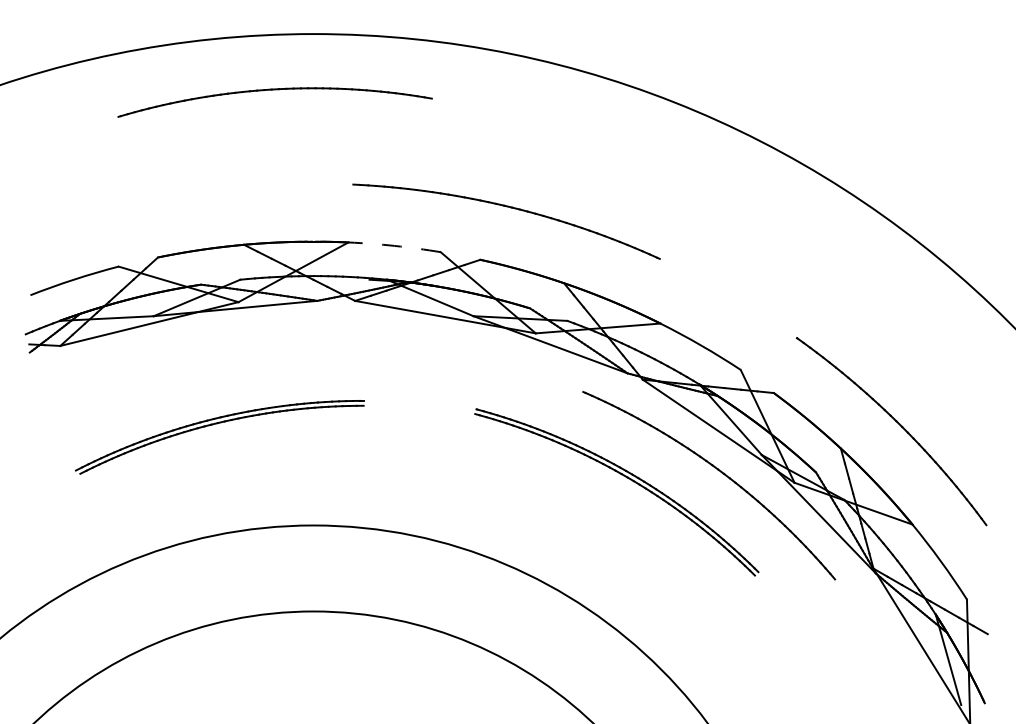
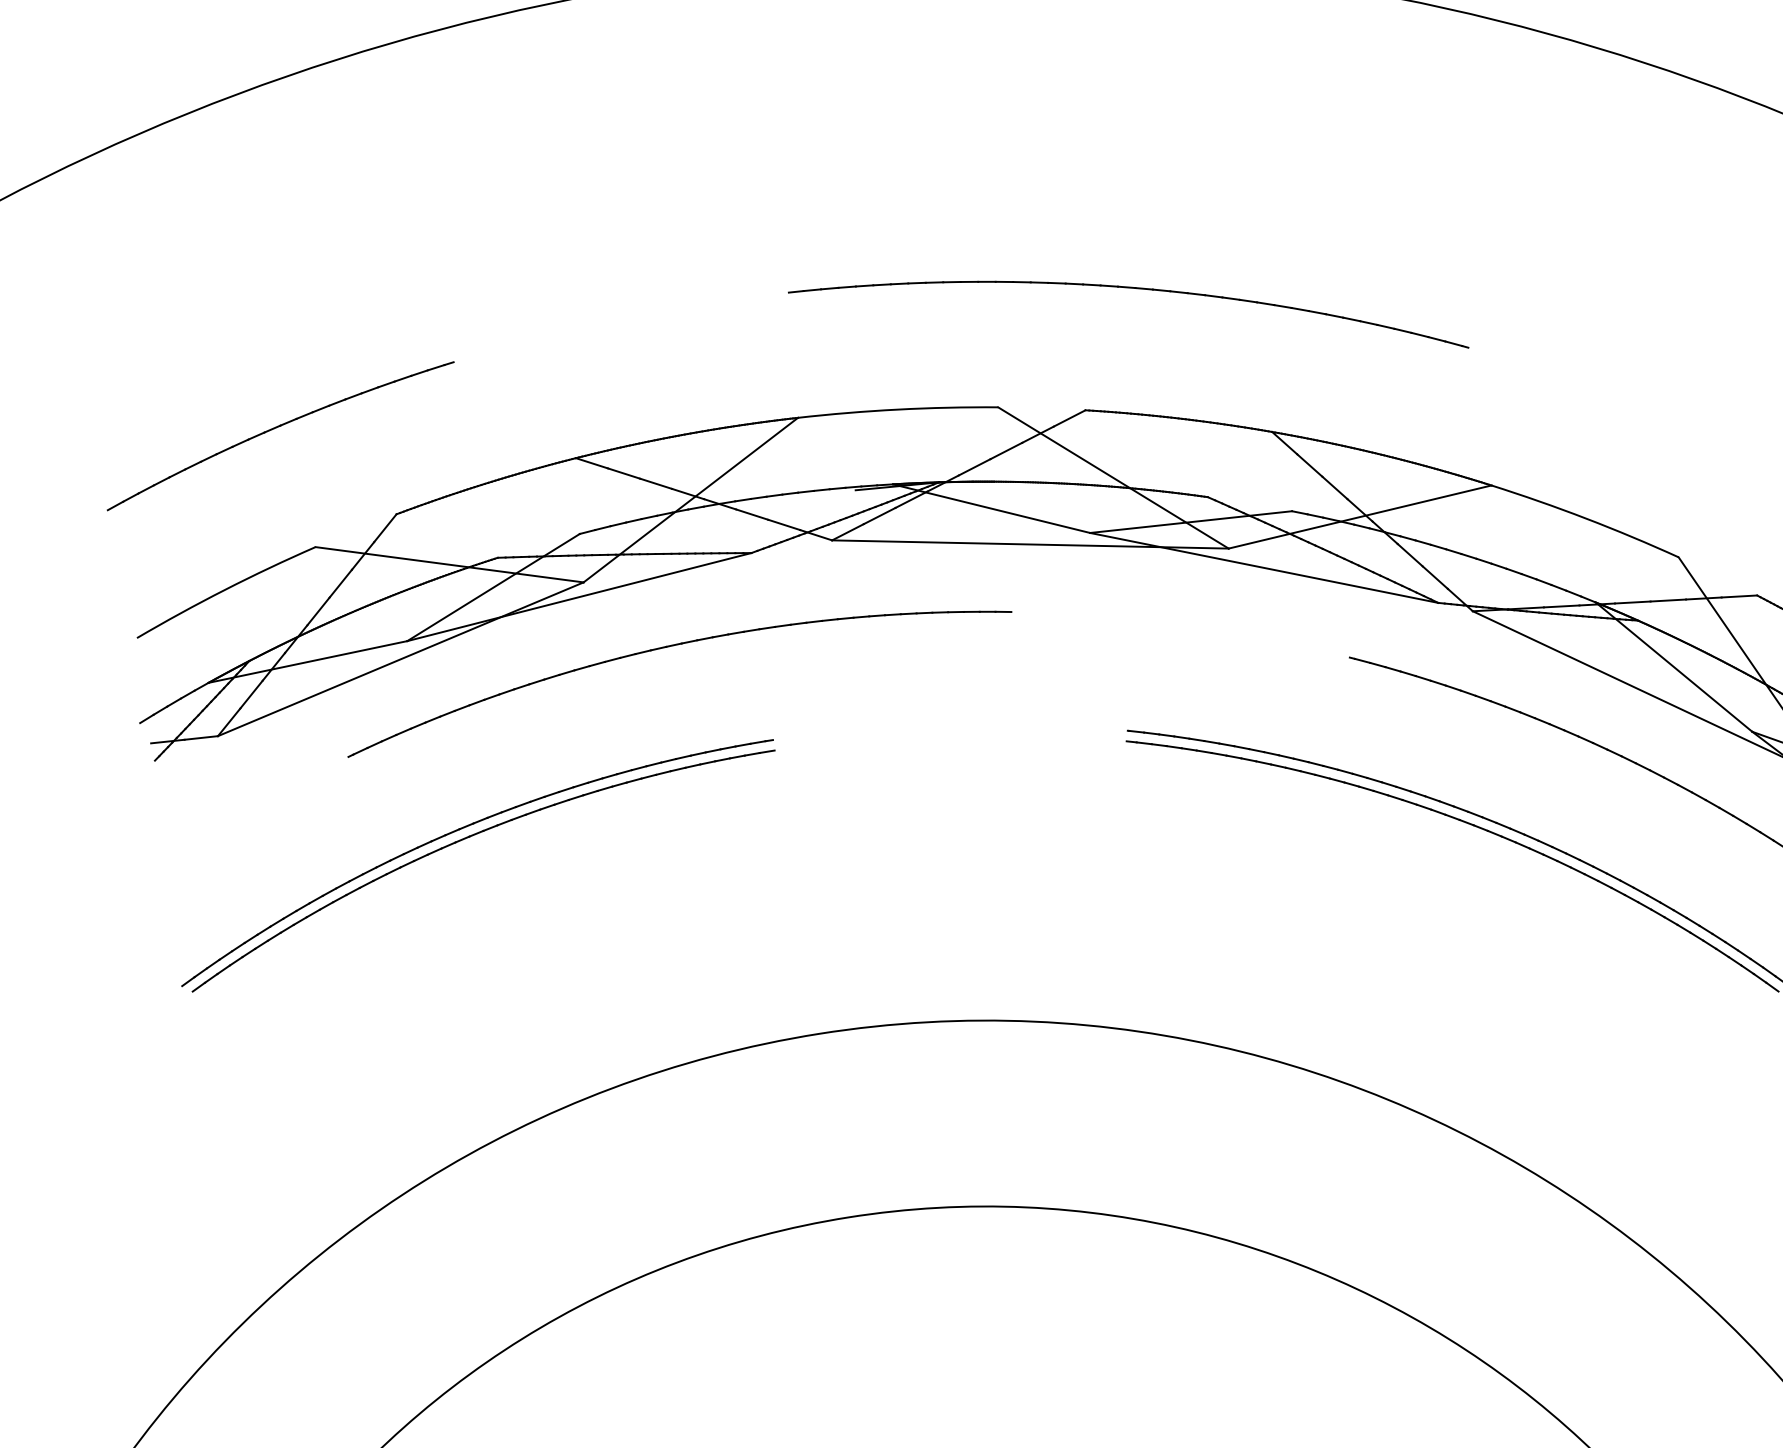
part: (274, 90) -> (672, 647), moved
part: (110, 213) -> (280, 436), added
arc: (394, 245) -> (897, 408), dashed -> solid
part: (217, 424) -> (468, 839), moved

